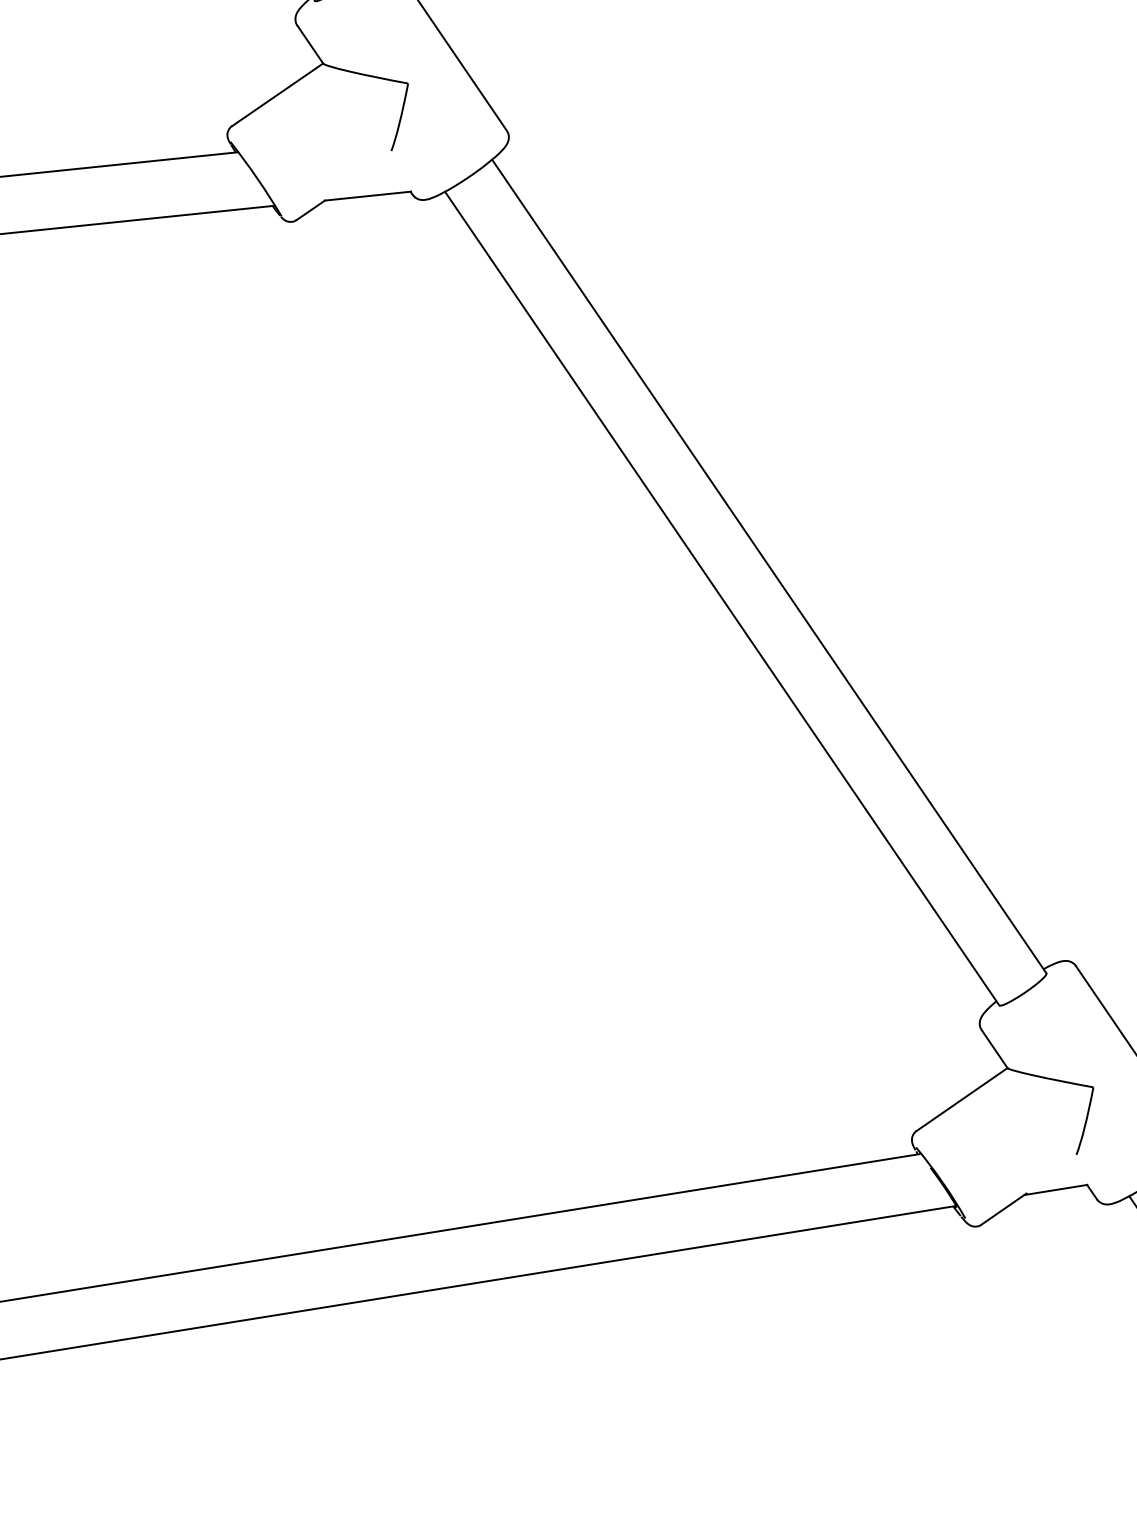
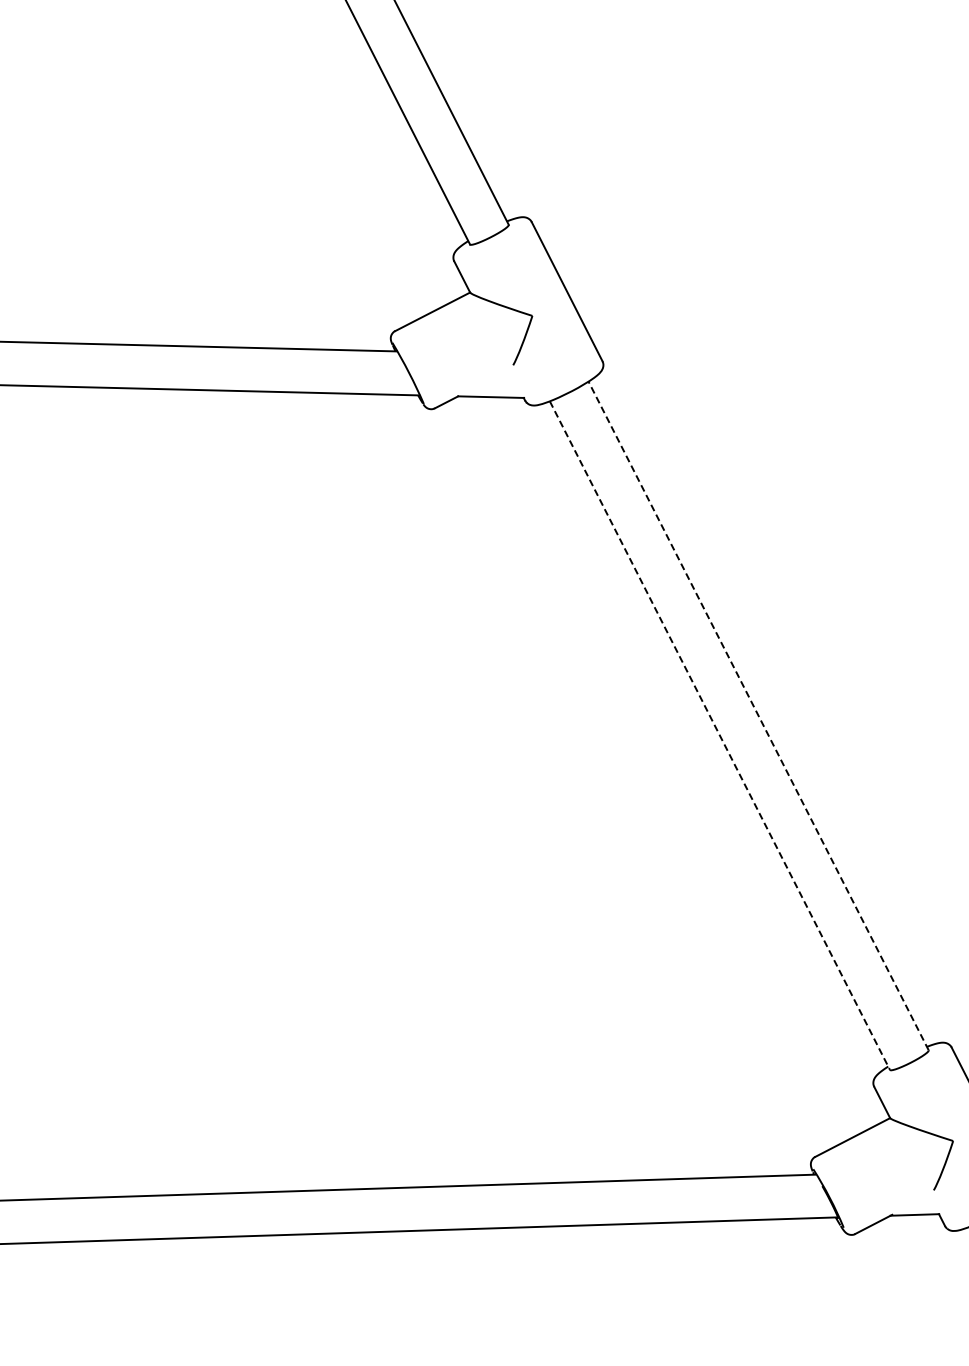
line: (769, 565) -> (758, 715), solid -> dashed
line: (723, 599) -> (720, 736), solid -> dashed

